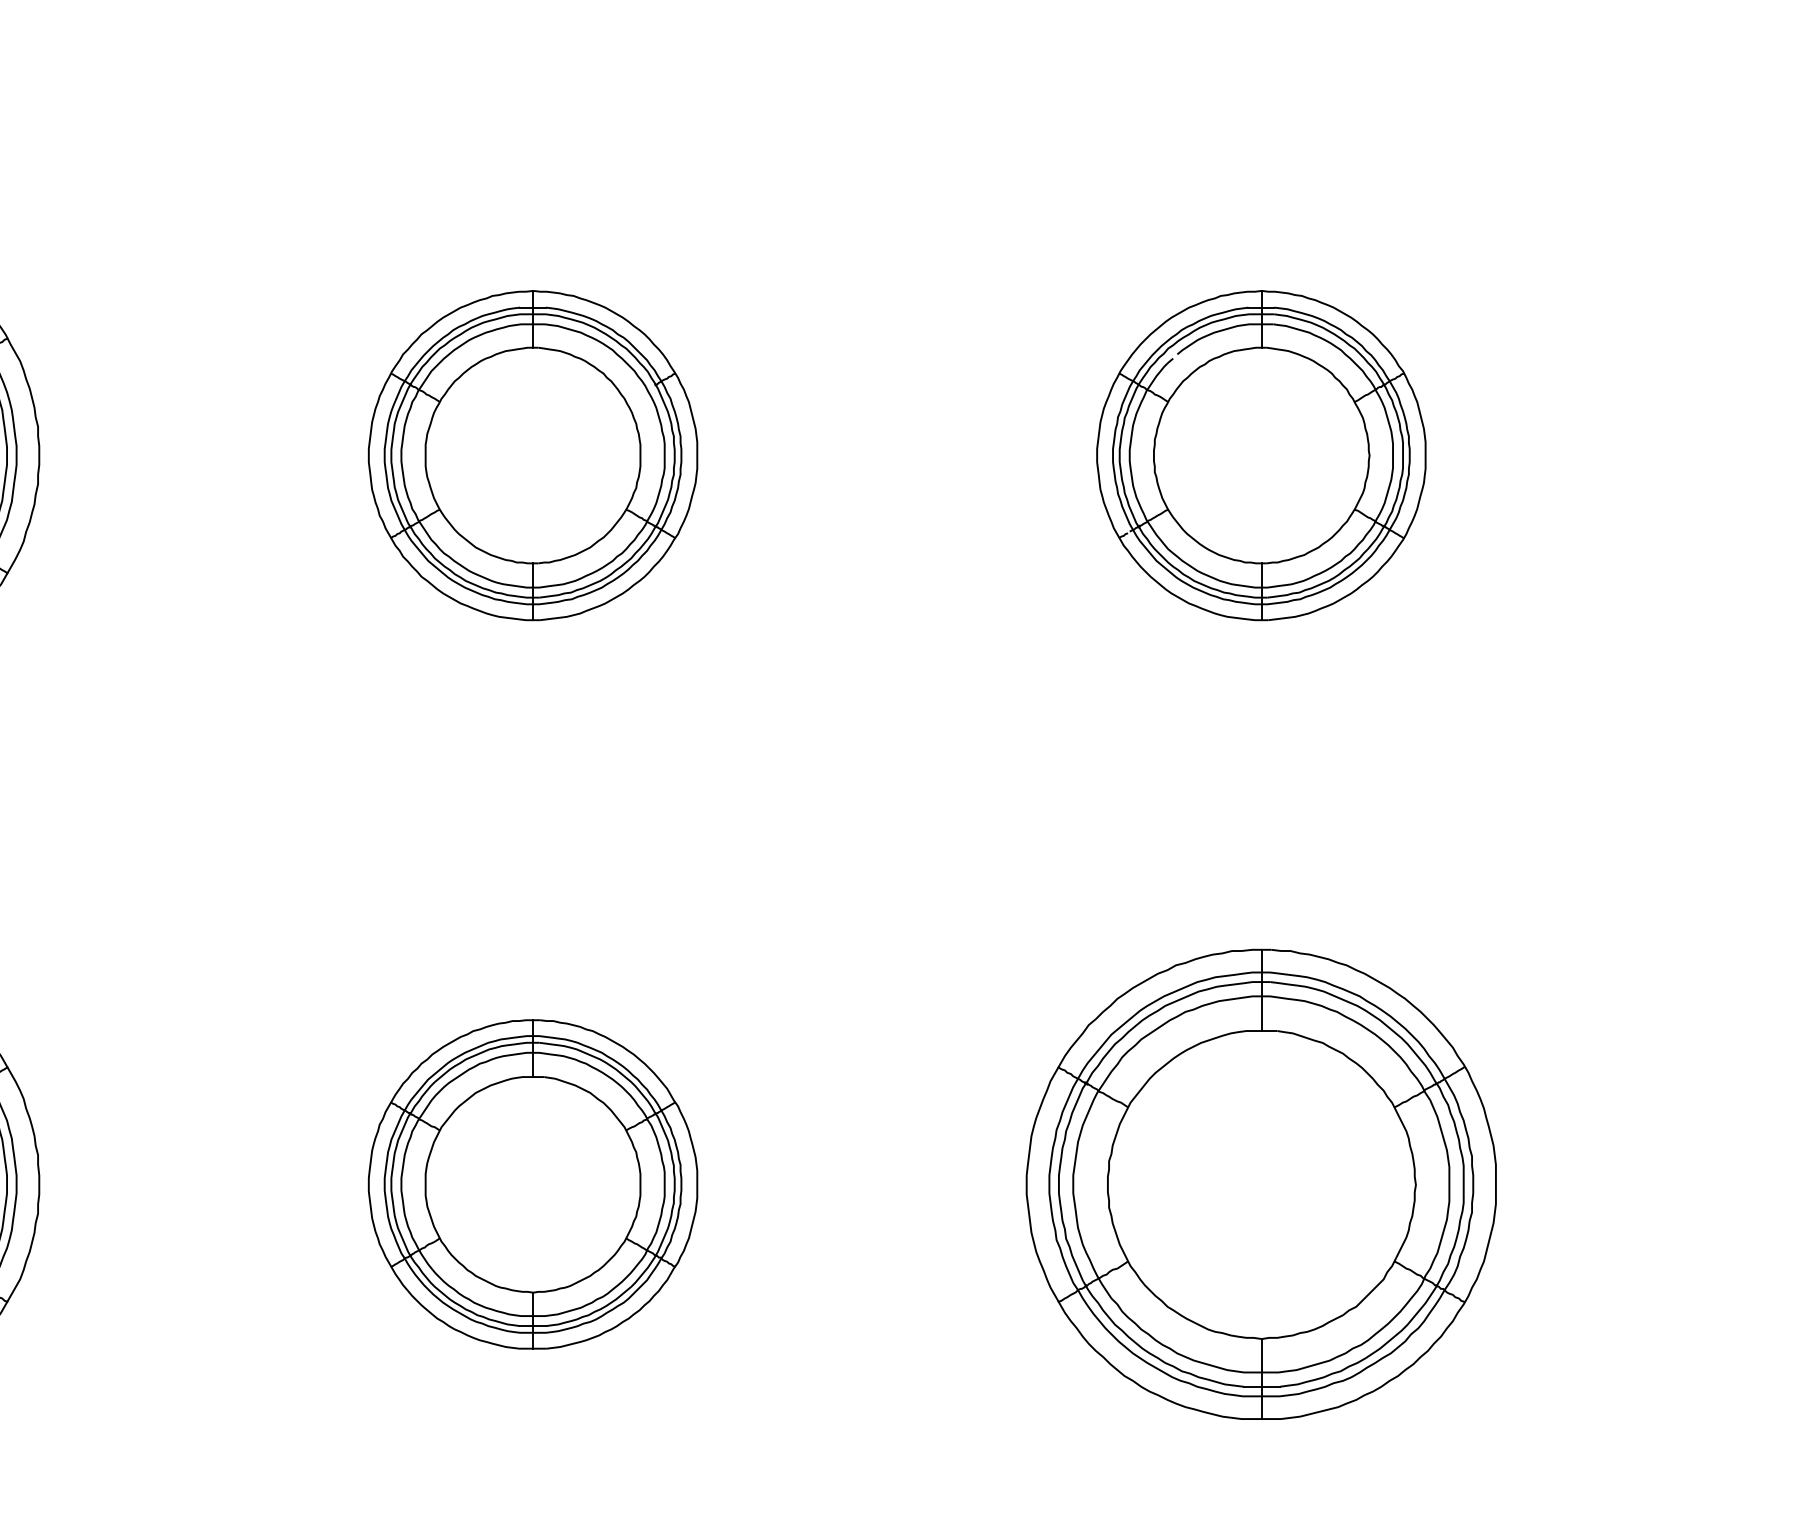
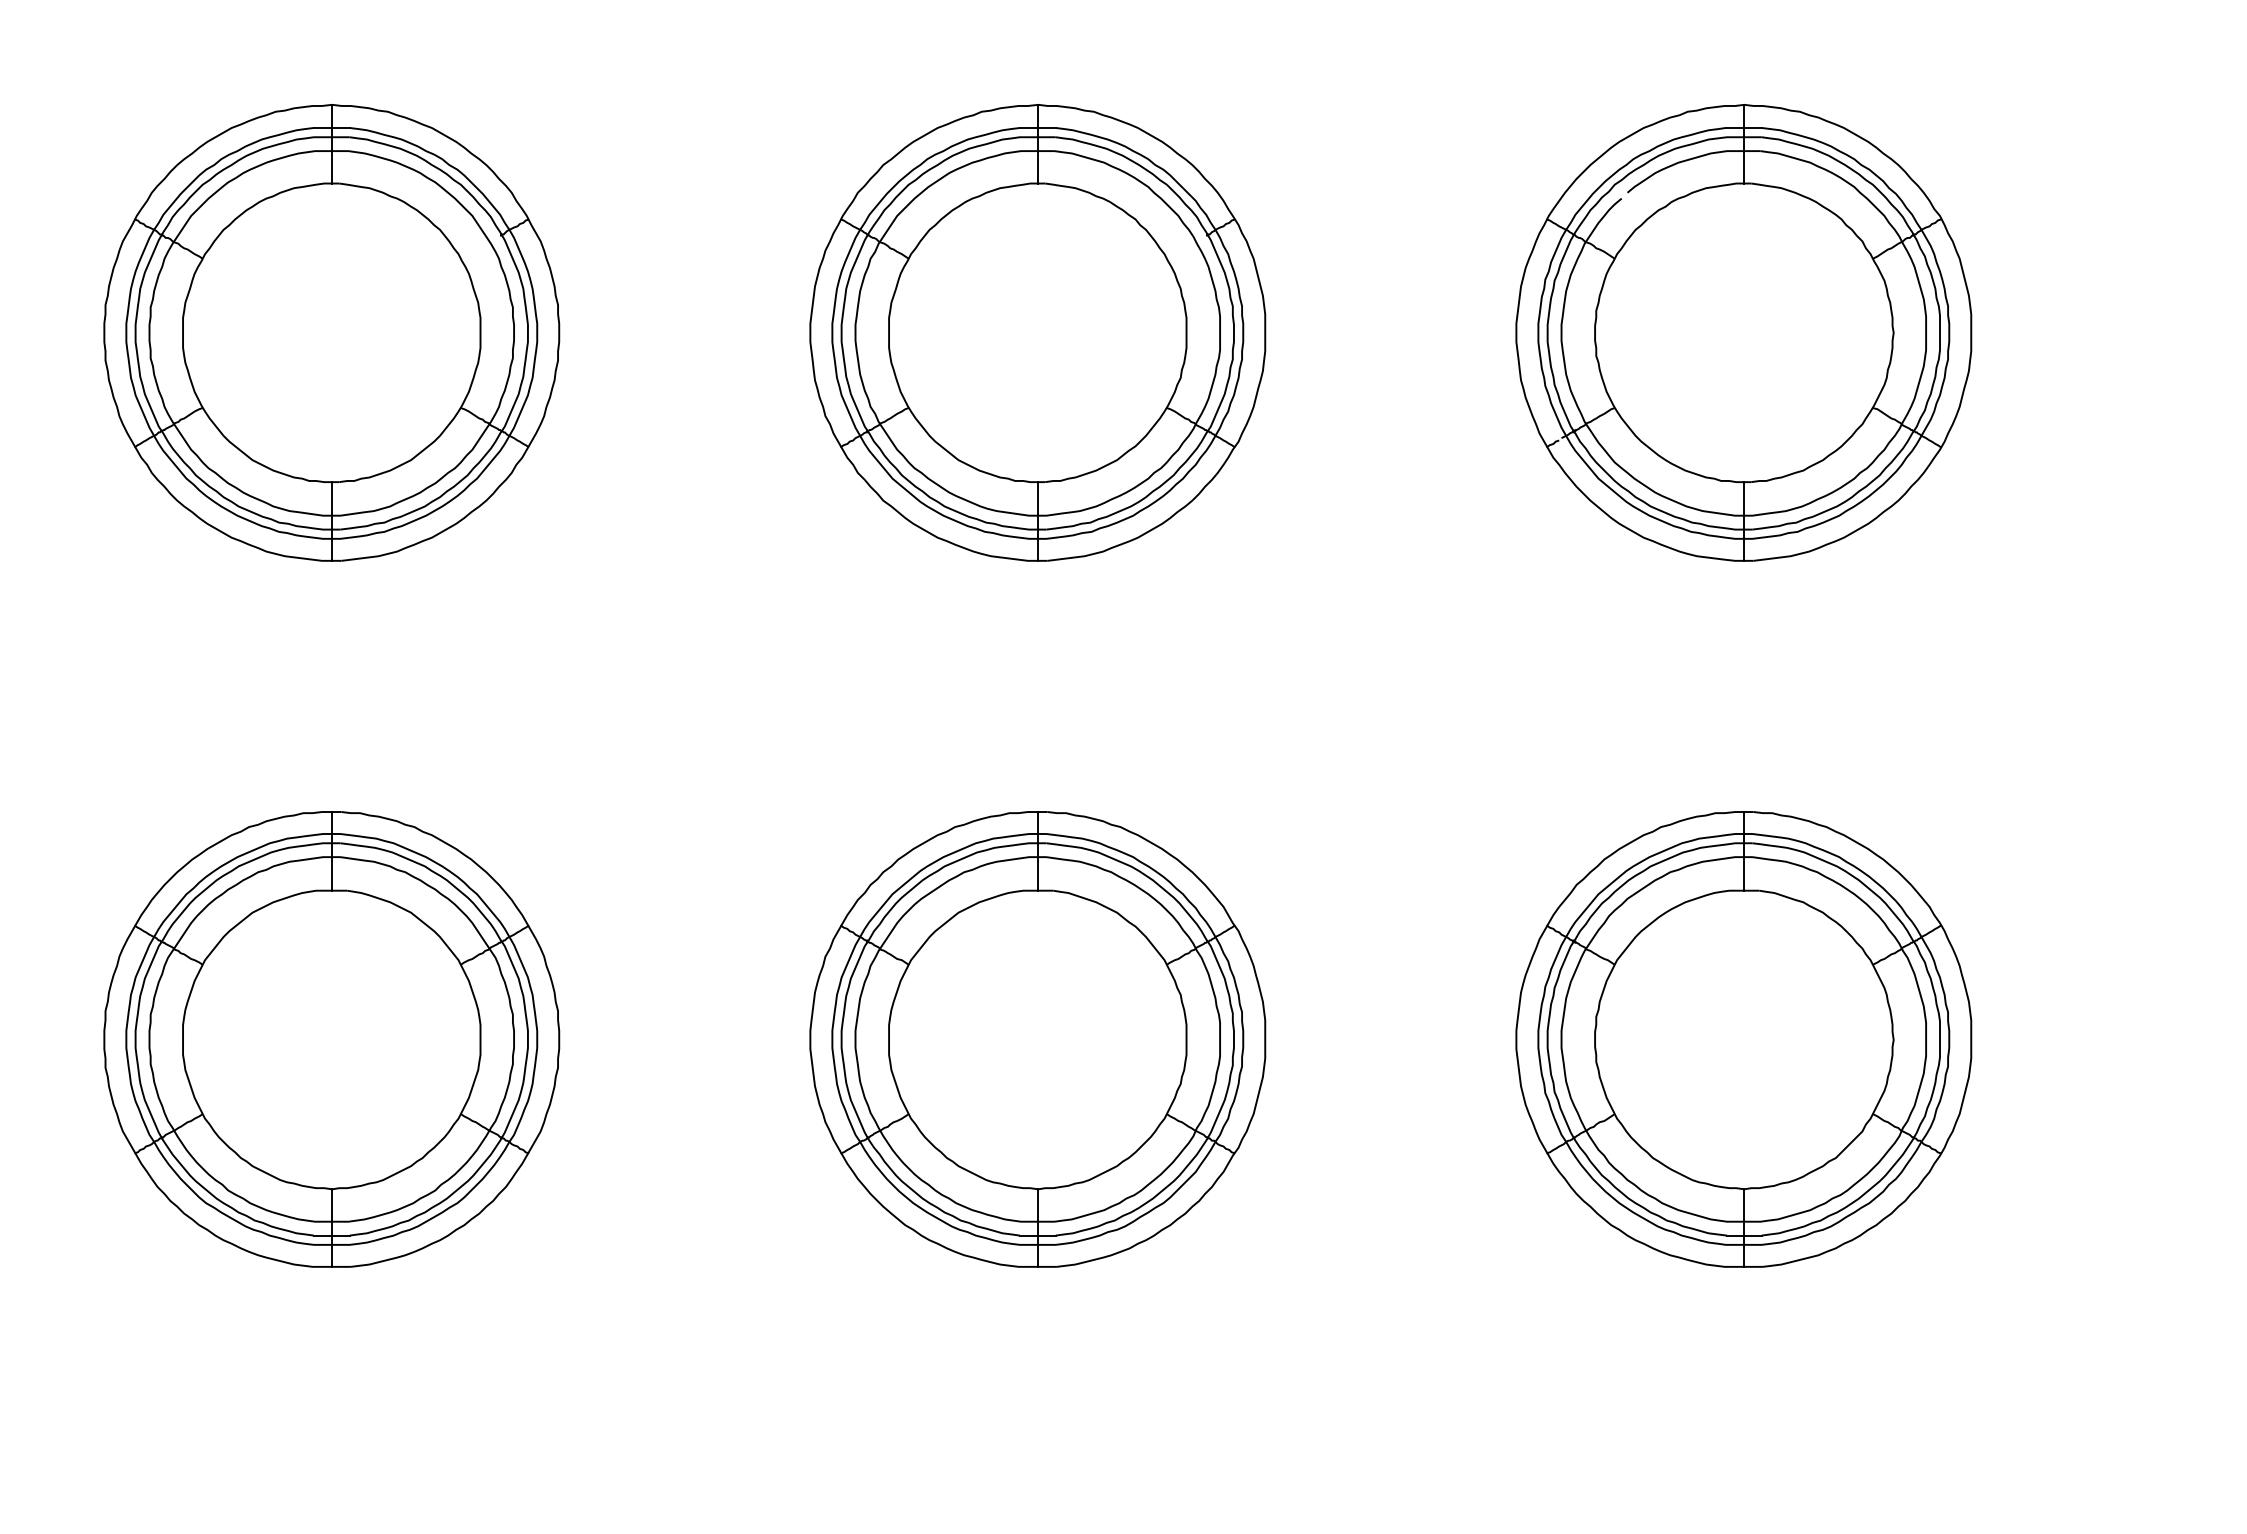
part: (532, 455) -> (1037, 332), size x1.43
part: (1260, 455) -> (1743, 332), size x1.43
part: (532, 1184) -> (1037, 1039), size x1.43

